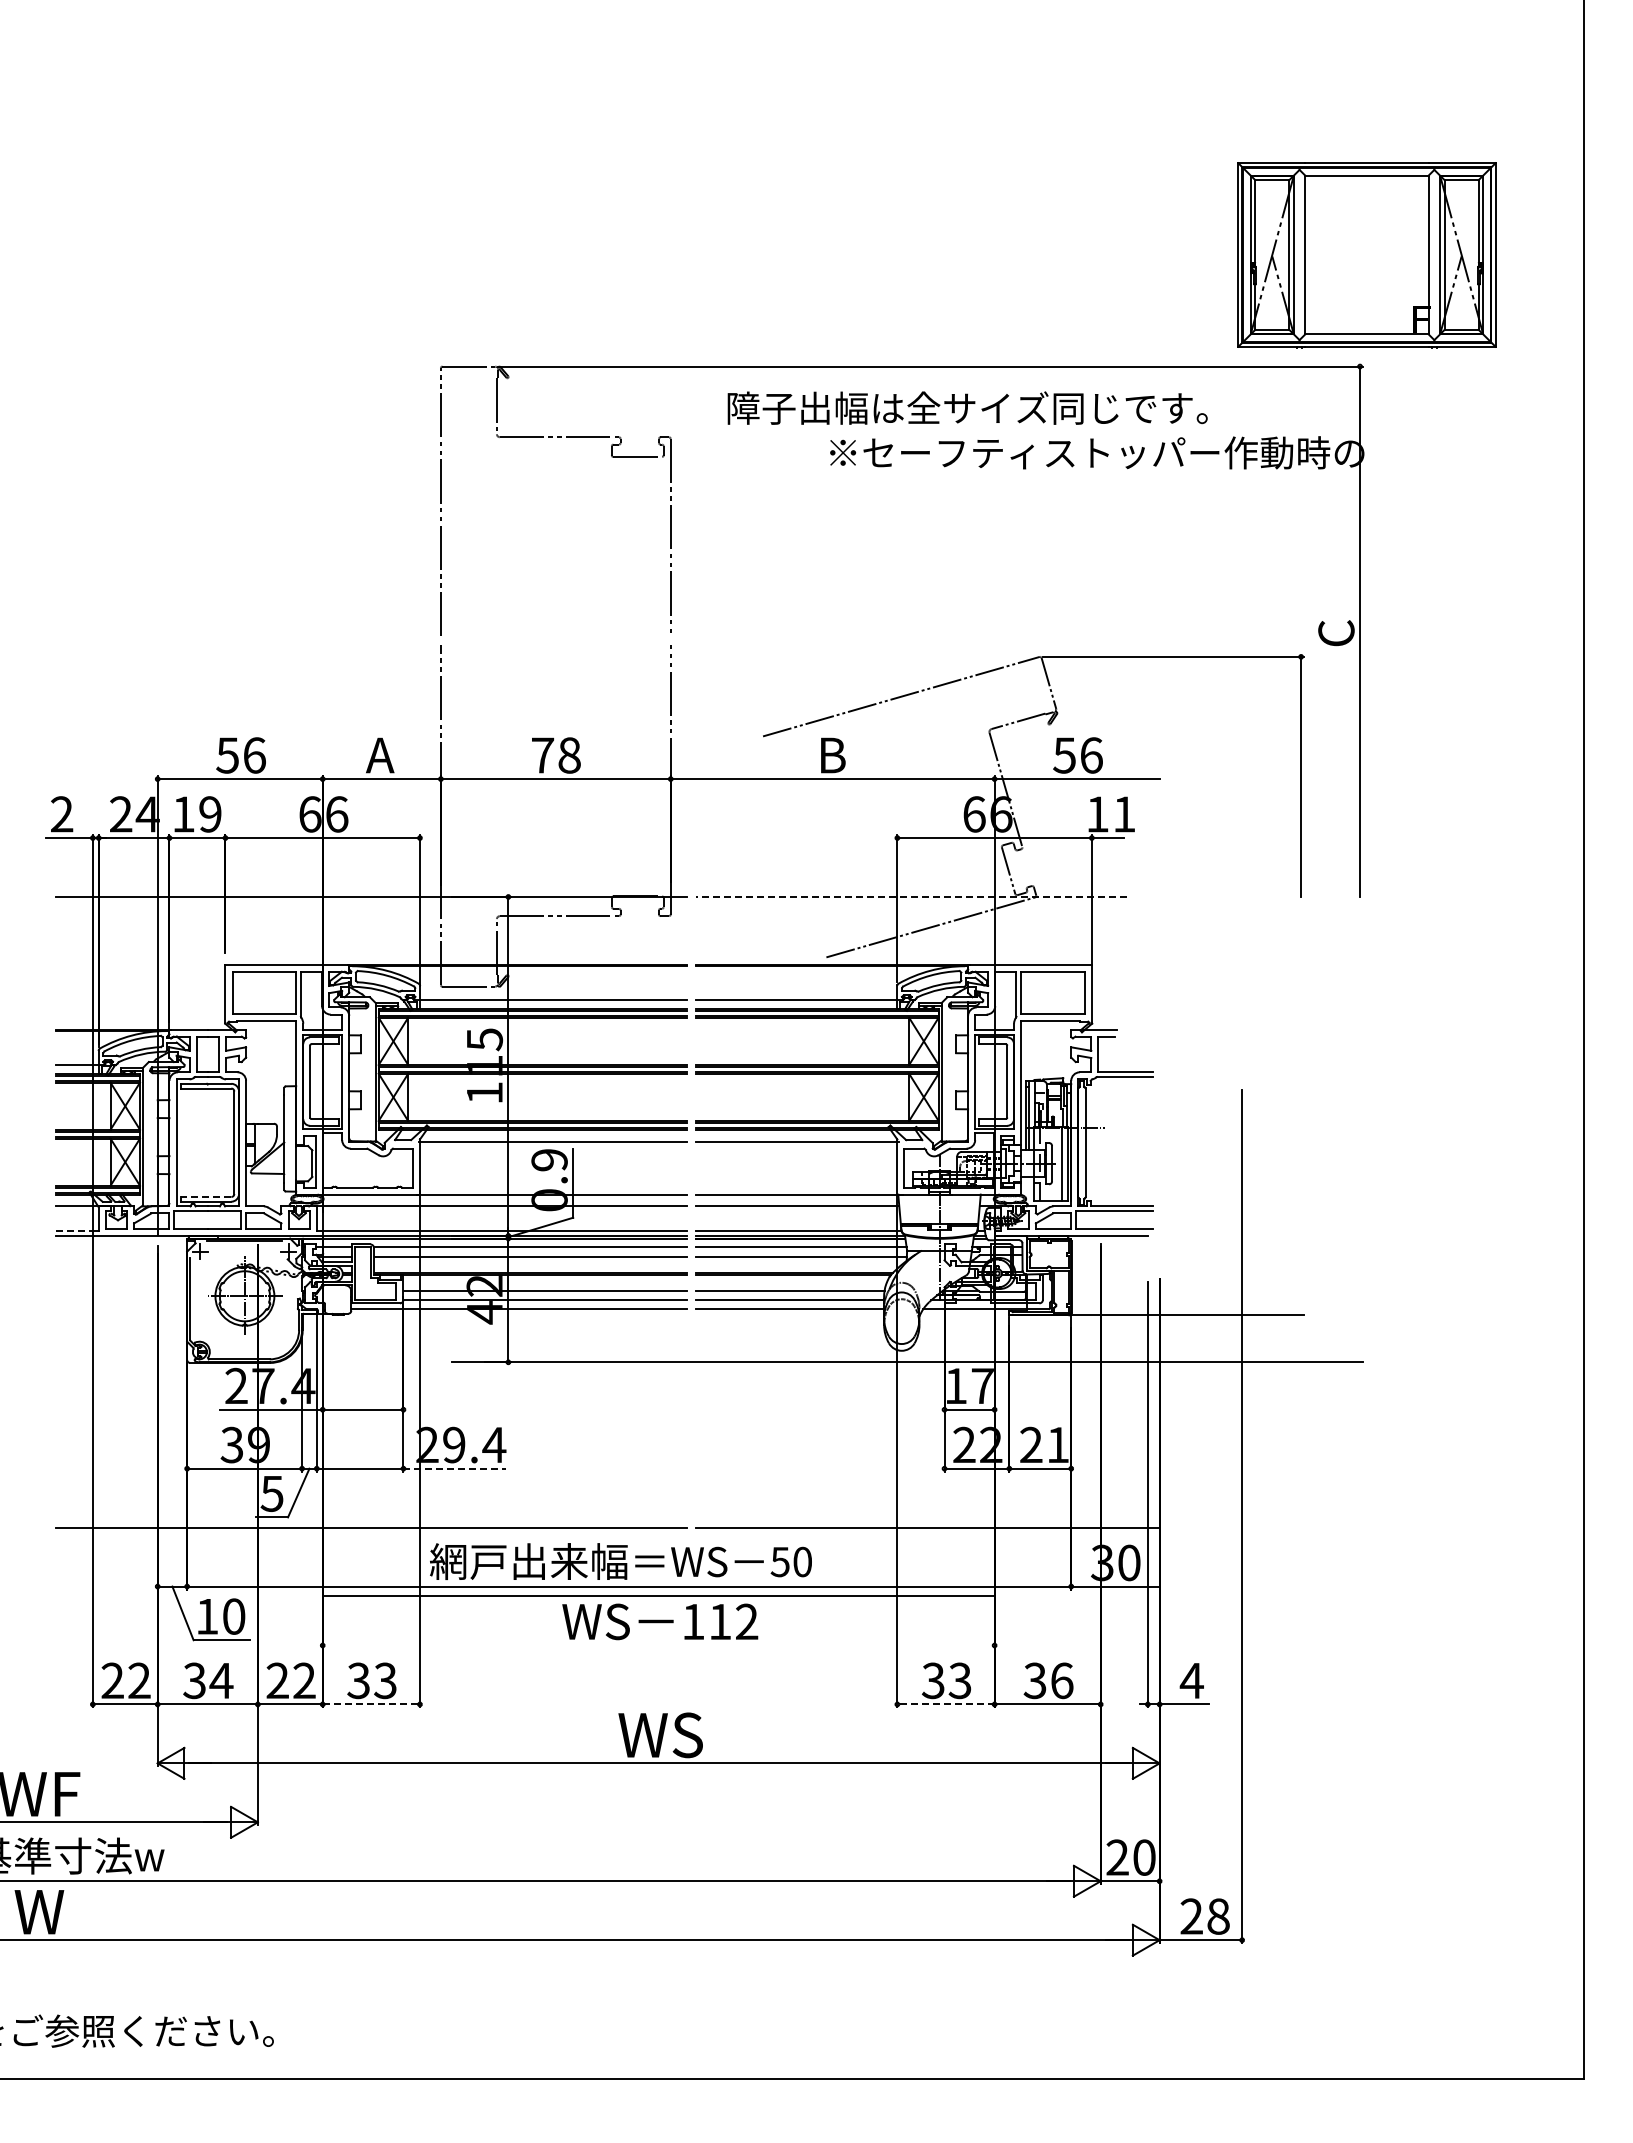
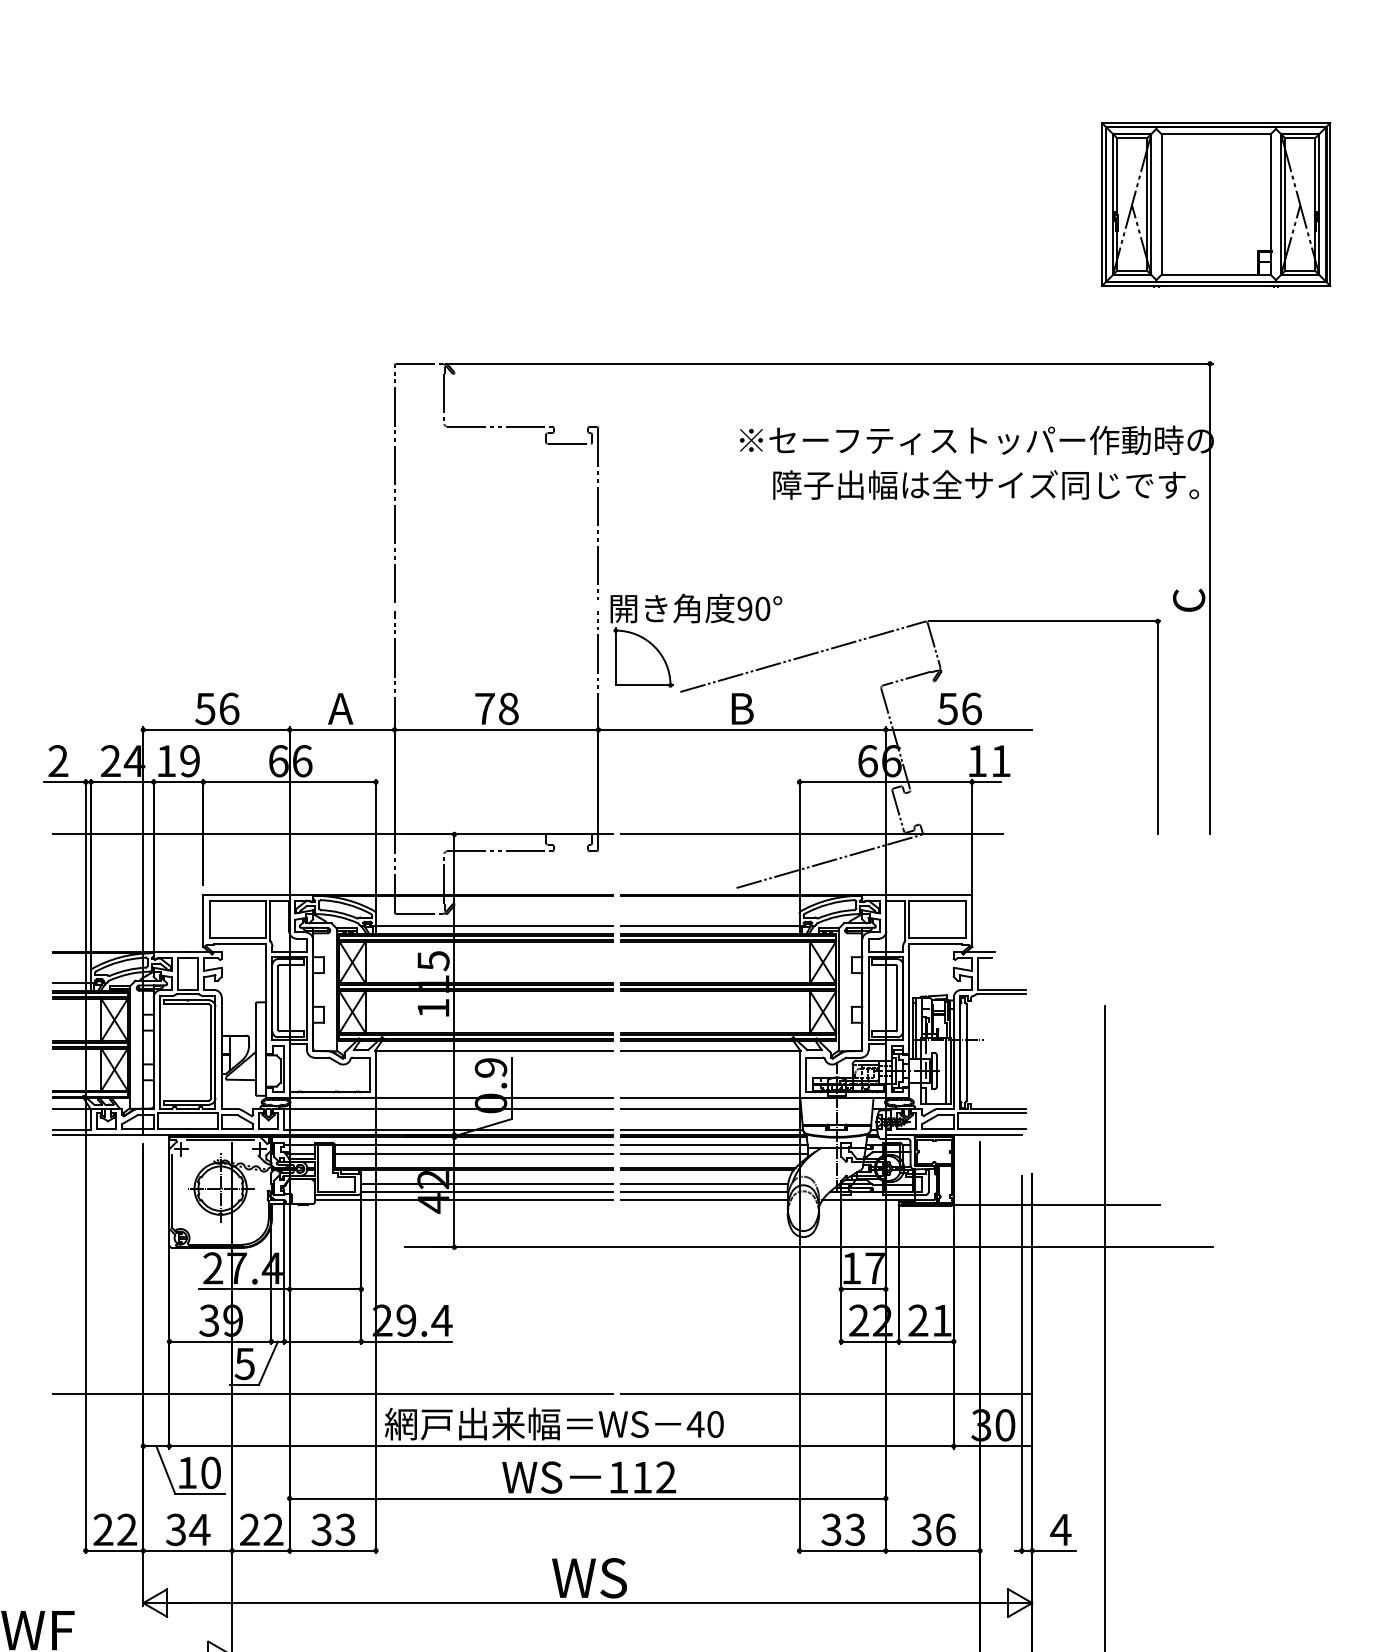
part: (1366, 255) -> (1215, 204), moved
text: (967, 407) -> (985, 484), moved
part: (780, 658) -> (695, 622), added
line: (911, 896) -> (812, 833), dashed -> solid
line: (205, 1196) -> (185, 1100), dashed -> solid
line: (75, 1230) -> (70, 1130), dashed -> solid
line: (455, 1468) -> (407, 1341), dashed -> solid
text: (780, 1562) -> (695, 1424), 50 -> 40
line: (658, 1595) -> (587, 1498), moved
line: (371, 1704) -> (332, 1550), dashed -> solid
line: (946, 1704) -> (843, 1550), dashed -> solid

